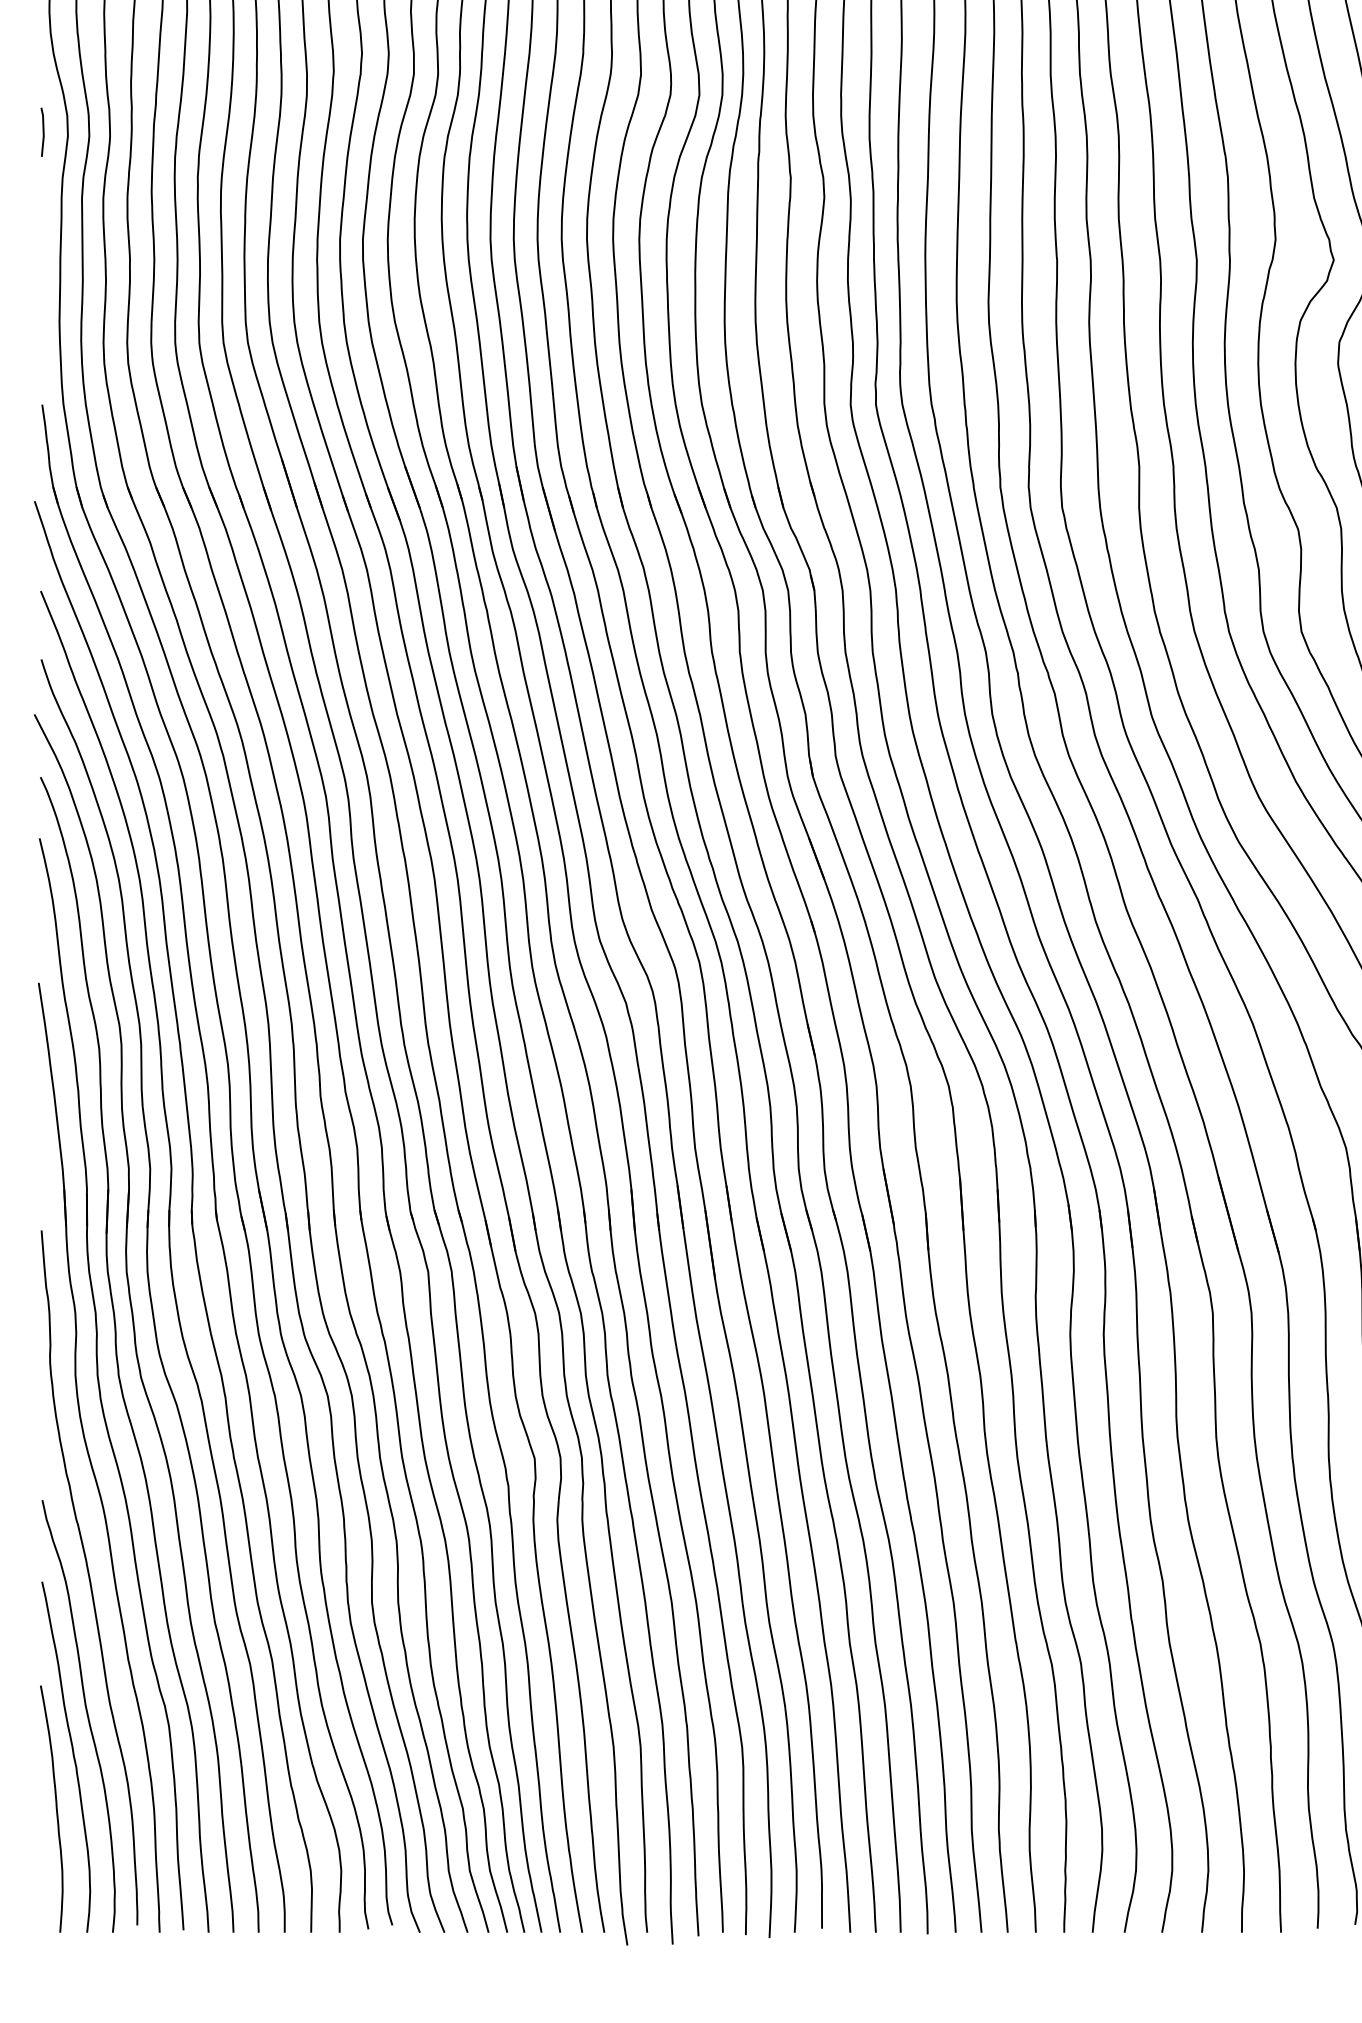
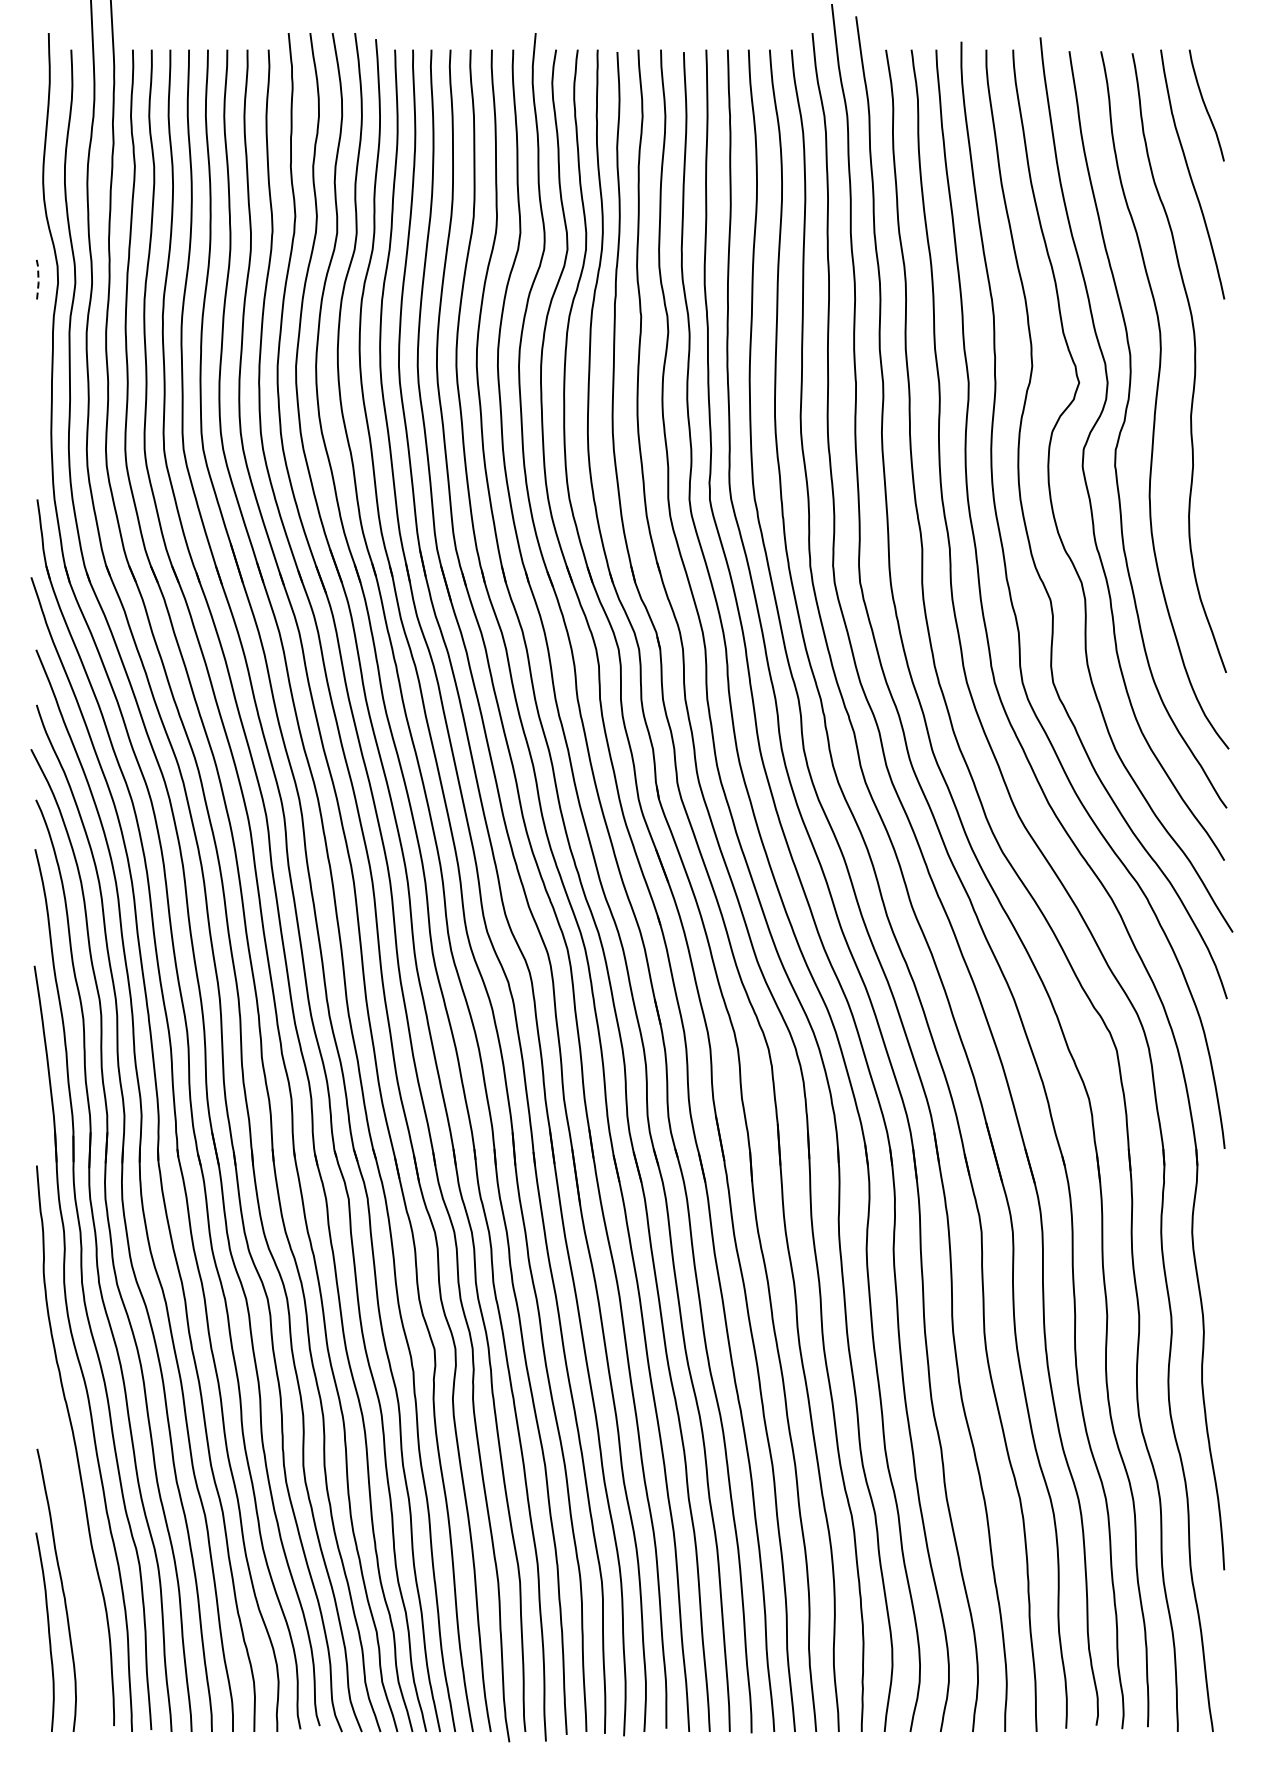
line: (43, 130) -> (38, 278), solid -> dashed
curve: (85, 1712) -> (72, 1554), removed

